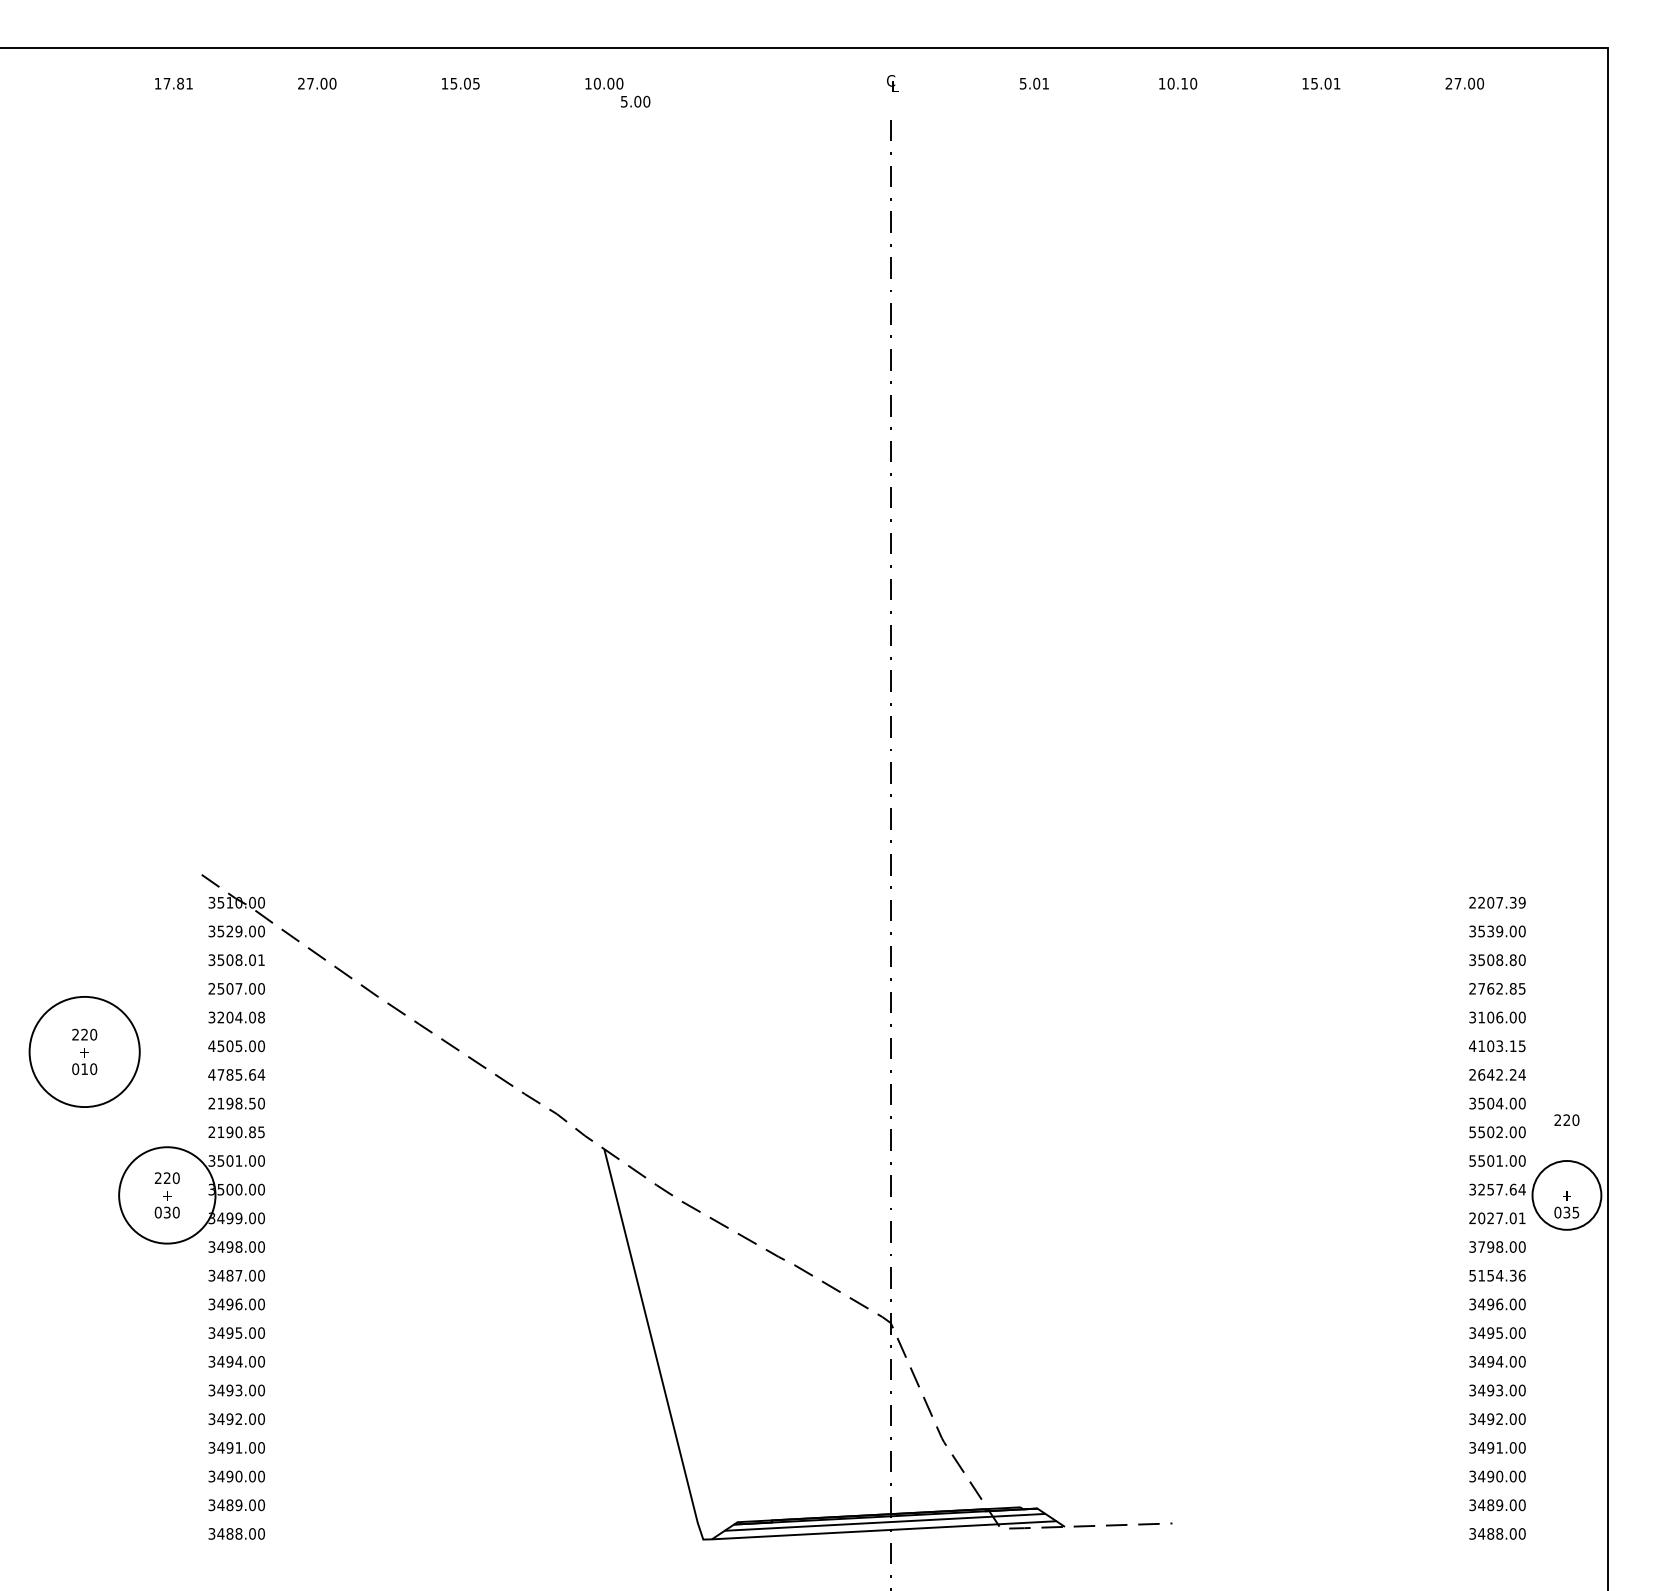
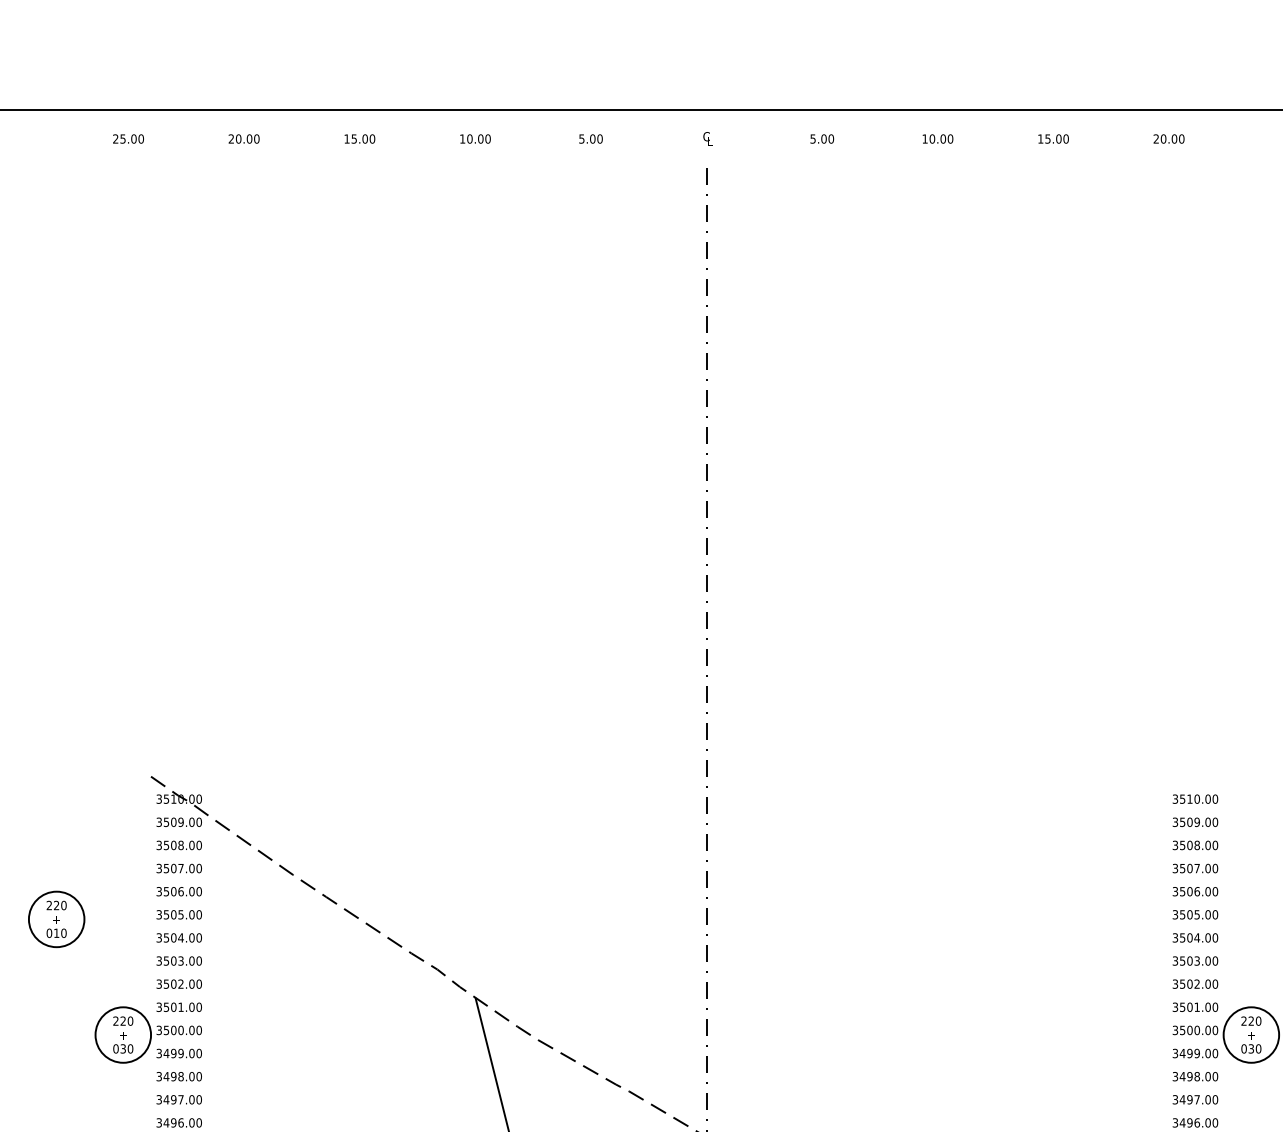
text: (173, 83) -> (128, 138), 17.81 -> 25.00
text: (310, 83) -> (238, 138), 27.00 -> 20.00
text: (476, 83) -> (372, 138), 15.05 -> 15.00
text: (1045, 83) -> (831, 138), 5.01 -> 5.00
text: (1184, 83) -> (943, 138), 10.10 -> 10.00
text: (1336, 83) -> (1065, 138), 15.01 -> 15.00
text: (1457, 83) -> (1163, 138), 27.00 -> 20.00
text: (635, 101) -> (590, 138), moved
text: (1497, 902) -> (1195, 798), 2207.39 -> 3510.00
text: (229, 931) -> (173, 822), 3529.00 -> 3509.00
text: (1490, 931) -> (1189, 822), 3539.00 -> 3509.00
text: (1512, 959) -> (1207, 844), 3508.80 -> 3508.00
text: (261, 960) -> (199, 845), 3508.01 -> 3508.00
text: (211, 988) -> (158, 868), 2507.00 -> 3507.00
text: (1497, 988) -> (1195, 868), 2762.85 -> 3507.00
text: (240, 1017) -> (182, 891), 3204.08 -> 3506.00
text: (1481, 1017) -> (1182, 891), 3106.00 -> 3506.00
text: (211, 1046) -> (158, 915), 4505.00 -> 3505.00
text: (1497, 1046) -> (1195, 915), 4103.15 -> 3505.00
circle: (84, 1051) -> (56, 919), size x0.62
text: (236, 1074) -> (179, 937), 4785.64 -> 3504.00
text: (1497, 1074) -> (1195, 937), 2642.24 -> 3504.00
text: (231, 1103) -> (175, 960), 2198.50 -> 3503.00
text: (1499, 1103) -> (1197, 960), 3504.00 -> 3503.00
text: (1566, 1119) -> (1251, 1020), moved
text: (1472, 1131) -> (1175, 983), 5502.00 -> 3502.00
text: (236, 1132) -> (179, 984), 2190.85 -> 3502.00
text: (1472, 1160) -> (1175, 1006), 5501.00 -> 3501.00
text: (1501, 1189) -> (1198, 1030), 3257.64 -> 3500.00
circle: (166, 1194) -> (122, 1034), size x0.71
text: (1575, 1212) -> (1258, 1048), 035 -> 030
text: (1497, 1218) -> (1195, 1053), 2027.01 -> 3499.00
text: (1481, 1246) -> (1182, 1076), 3798.00 -> 3498.00
text: (229, 1275) -> (173, 1099), 3487.00 -> 3497.00
text: (1497, 1275) -> (1195, 1099), 5154.36 -> 3497.00

